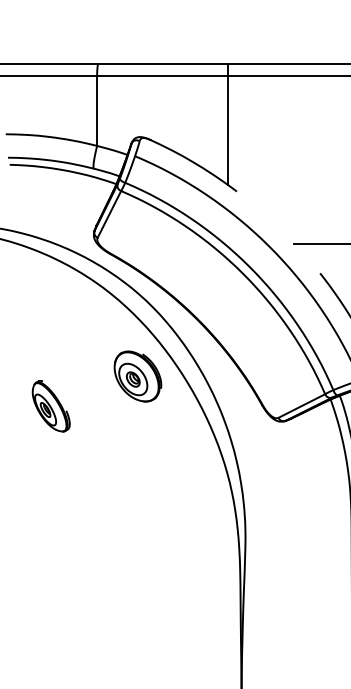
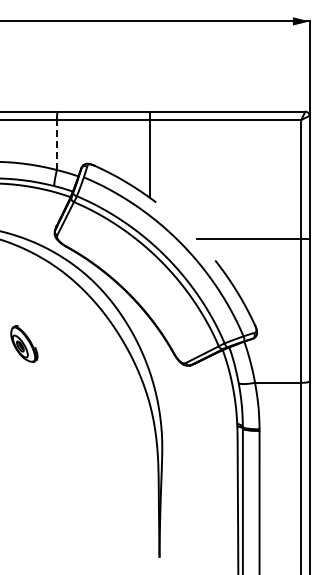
line: (96, 111) -> (56, 145), solid -> dashed
part: (137, 376) -> (85, 333), removed
part: (51, 405) -> (24, 343), moved

